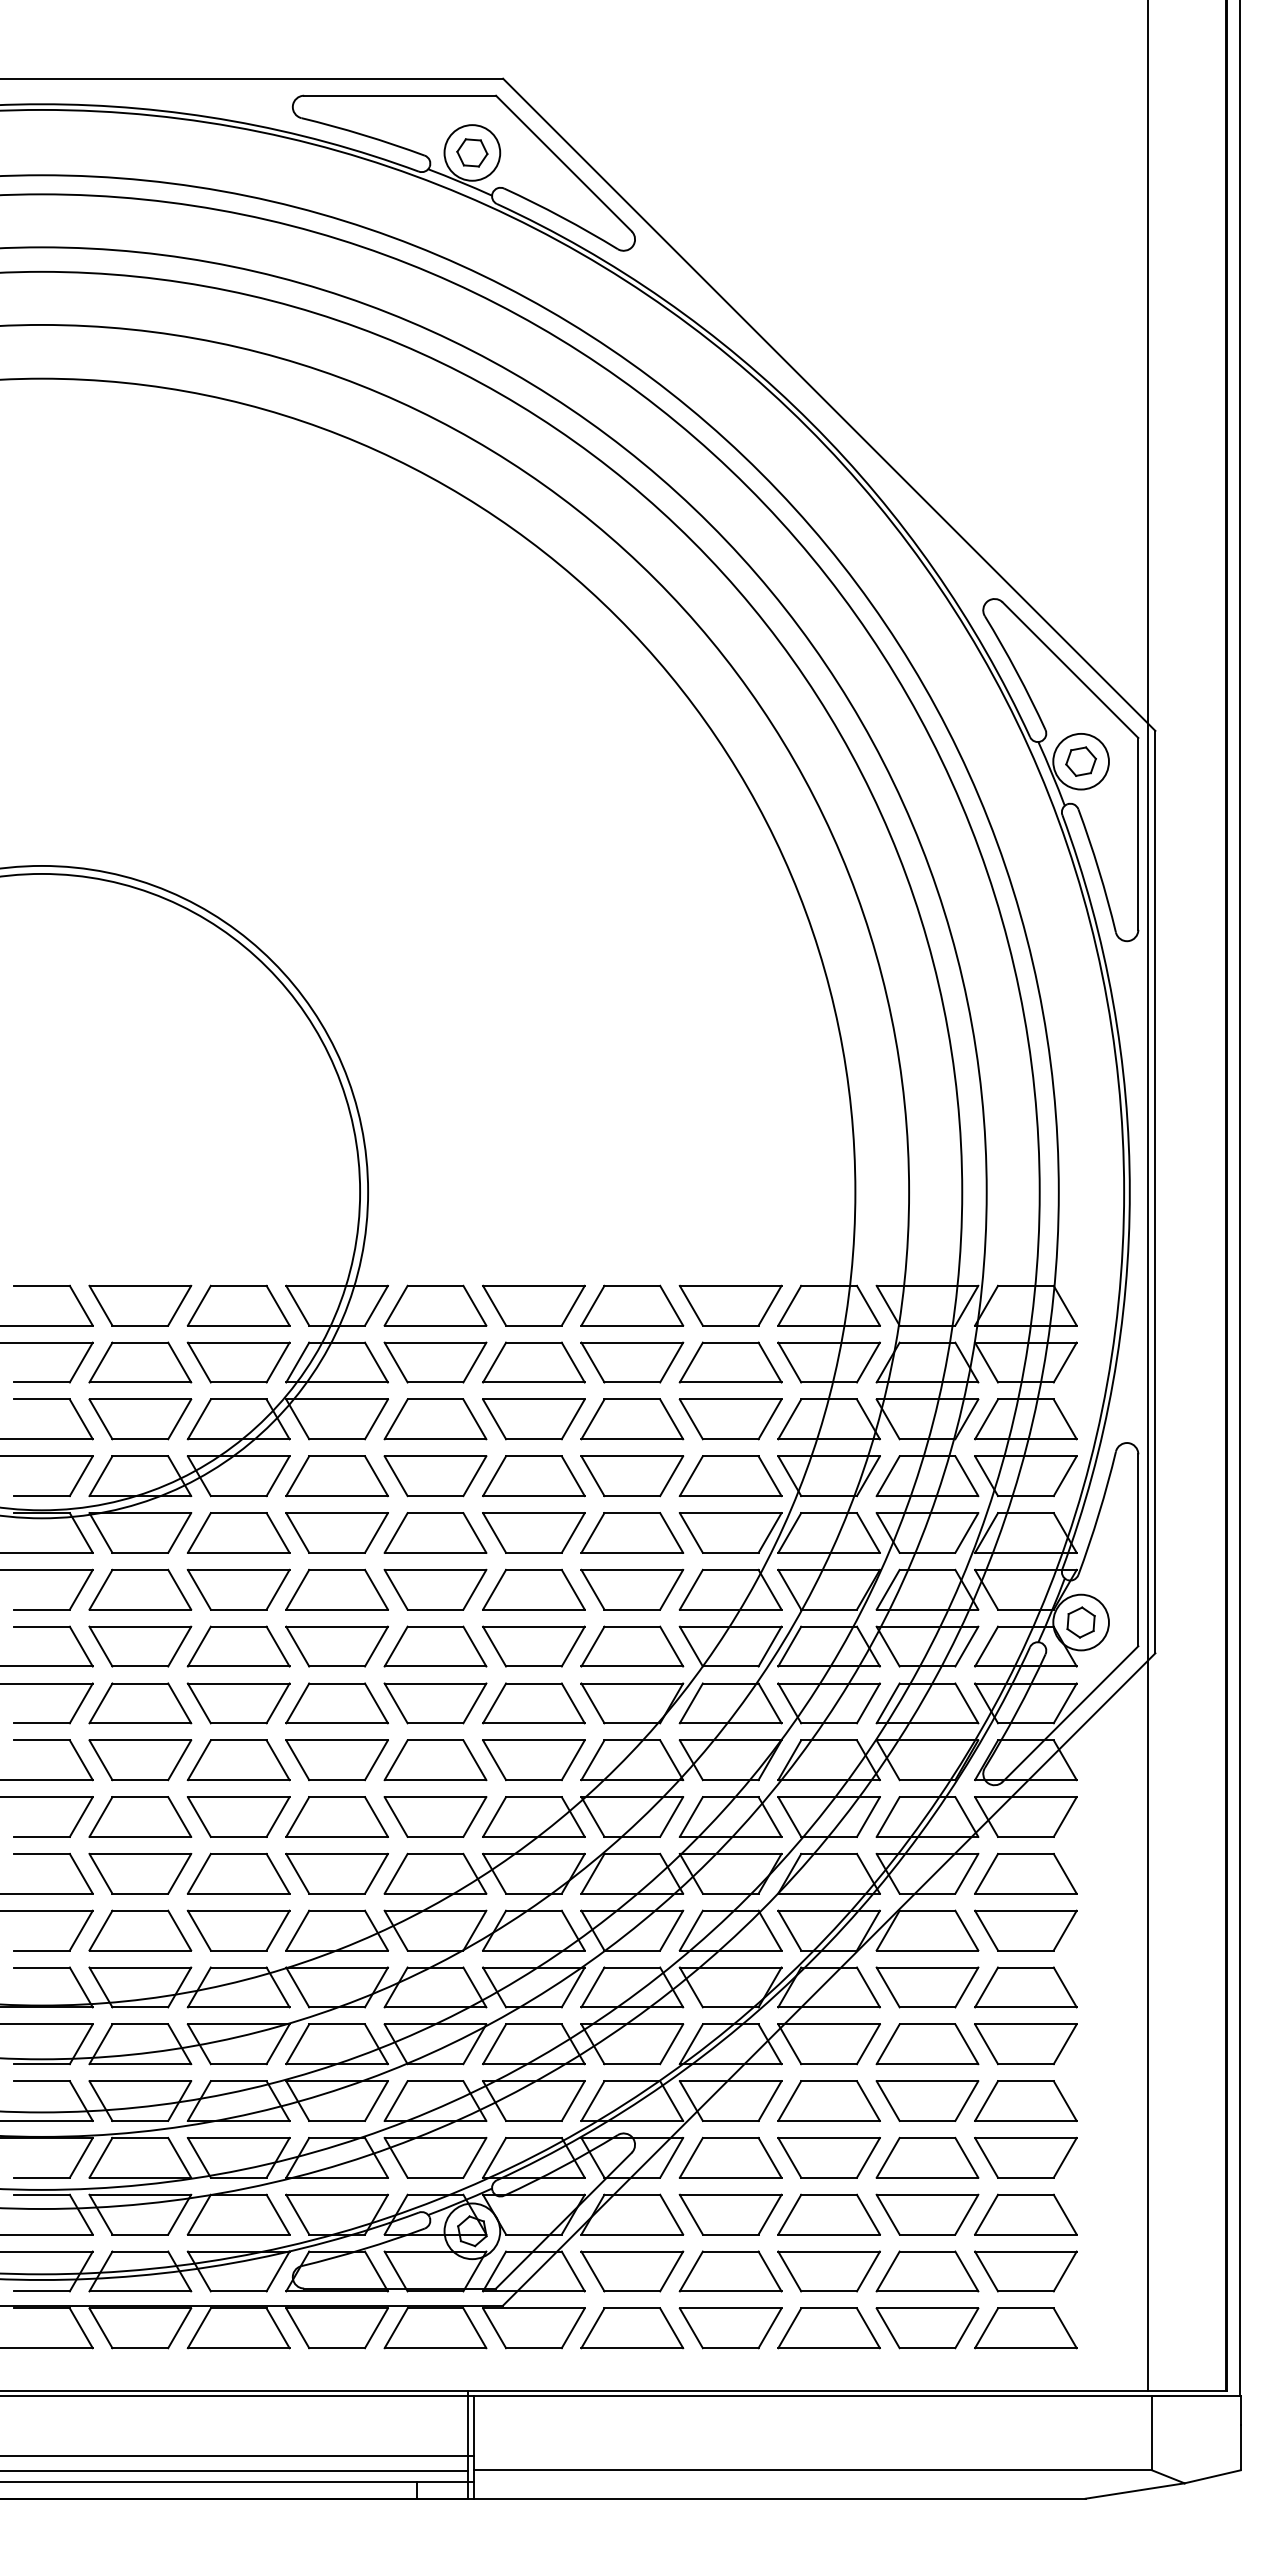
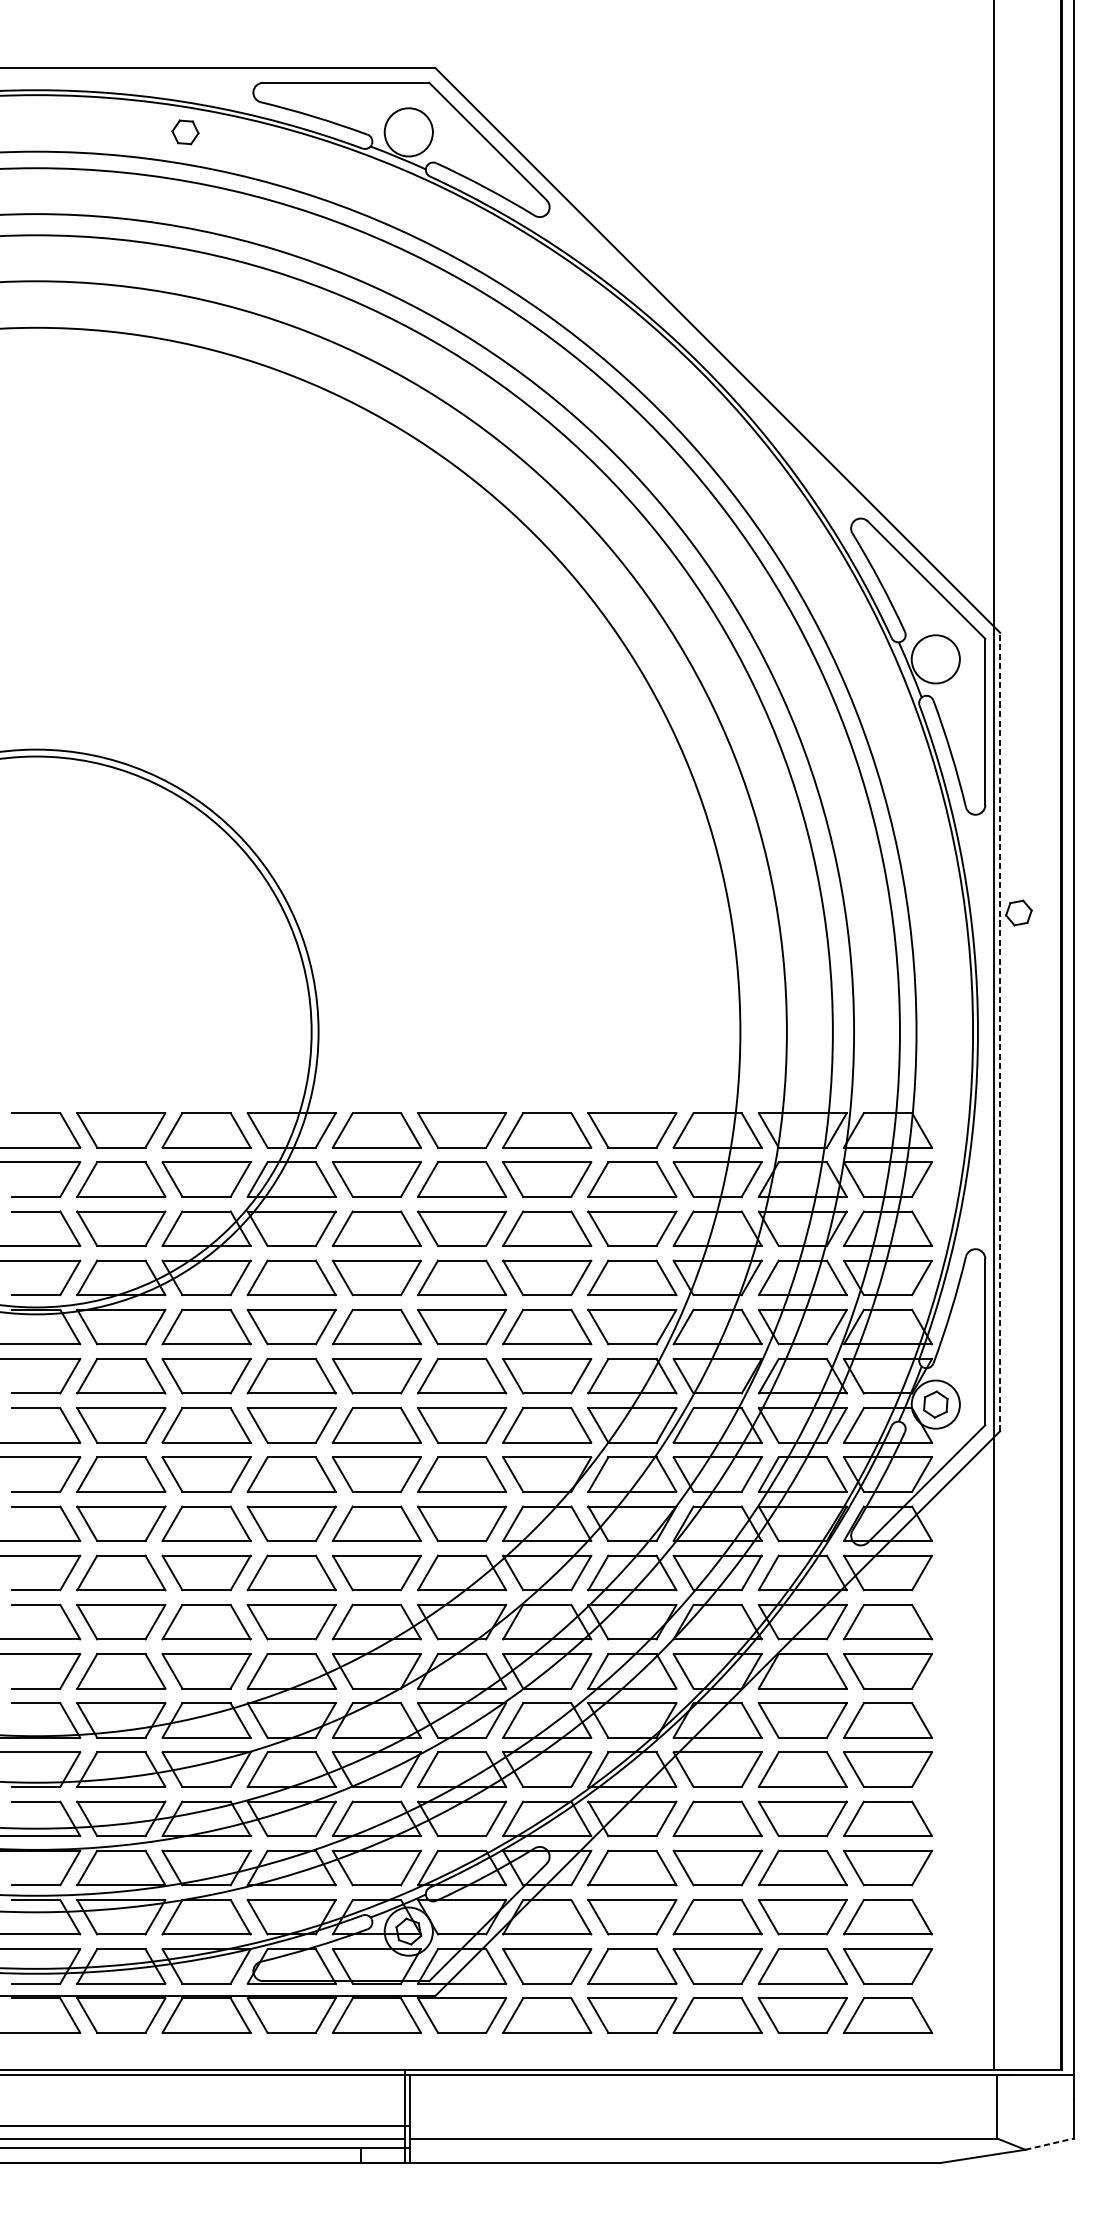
part: (472, 152) -> (185, 131), moved
part: (1080, 761) -> (1018, 912), moved
line: (1155, 1191) -> (1000, 1031), solid -> dashed
line: (1212, 2476) -> (1049, 2143), solid -> dashed

